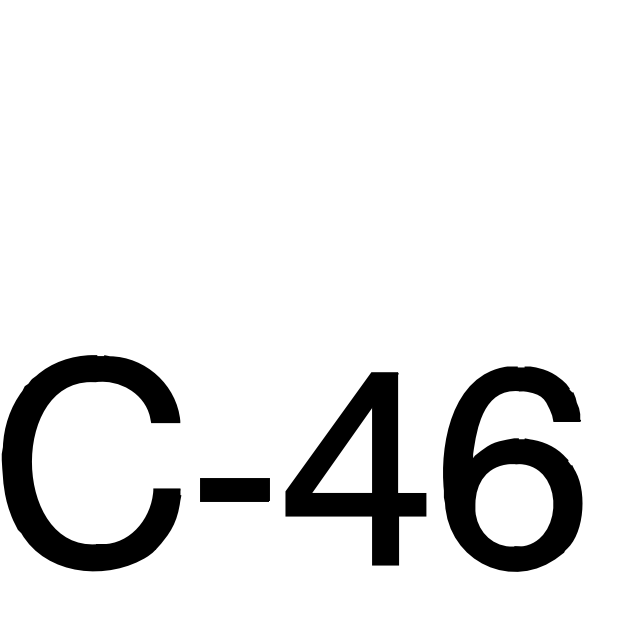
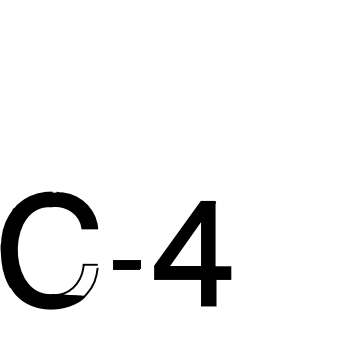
part: (512, 468) -> (277, 253), removed
part: (235, 488) -> (127, 264), size x0.7
fill: (137, 518) -> (74, 280), removed

